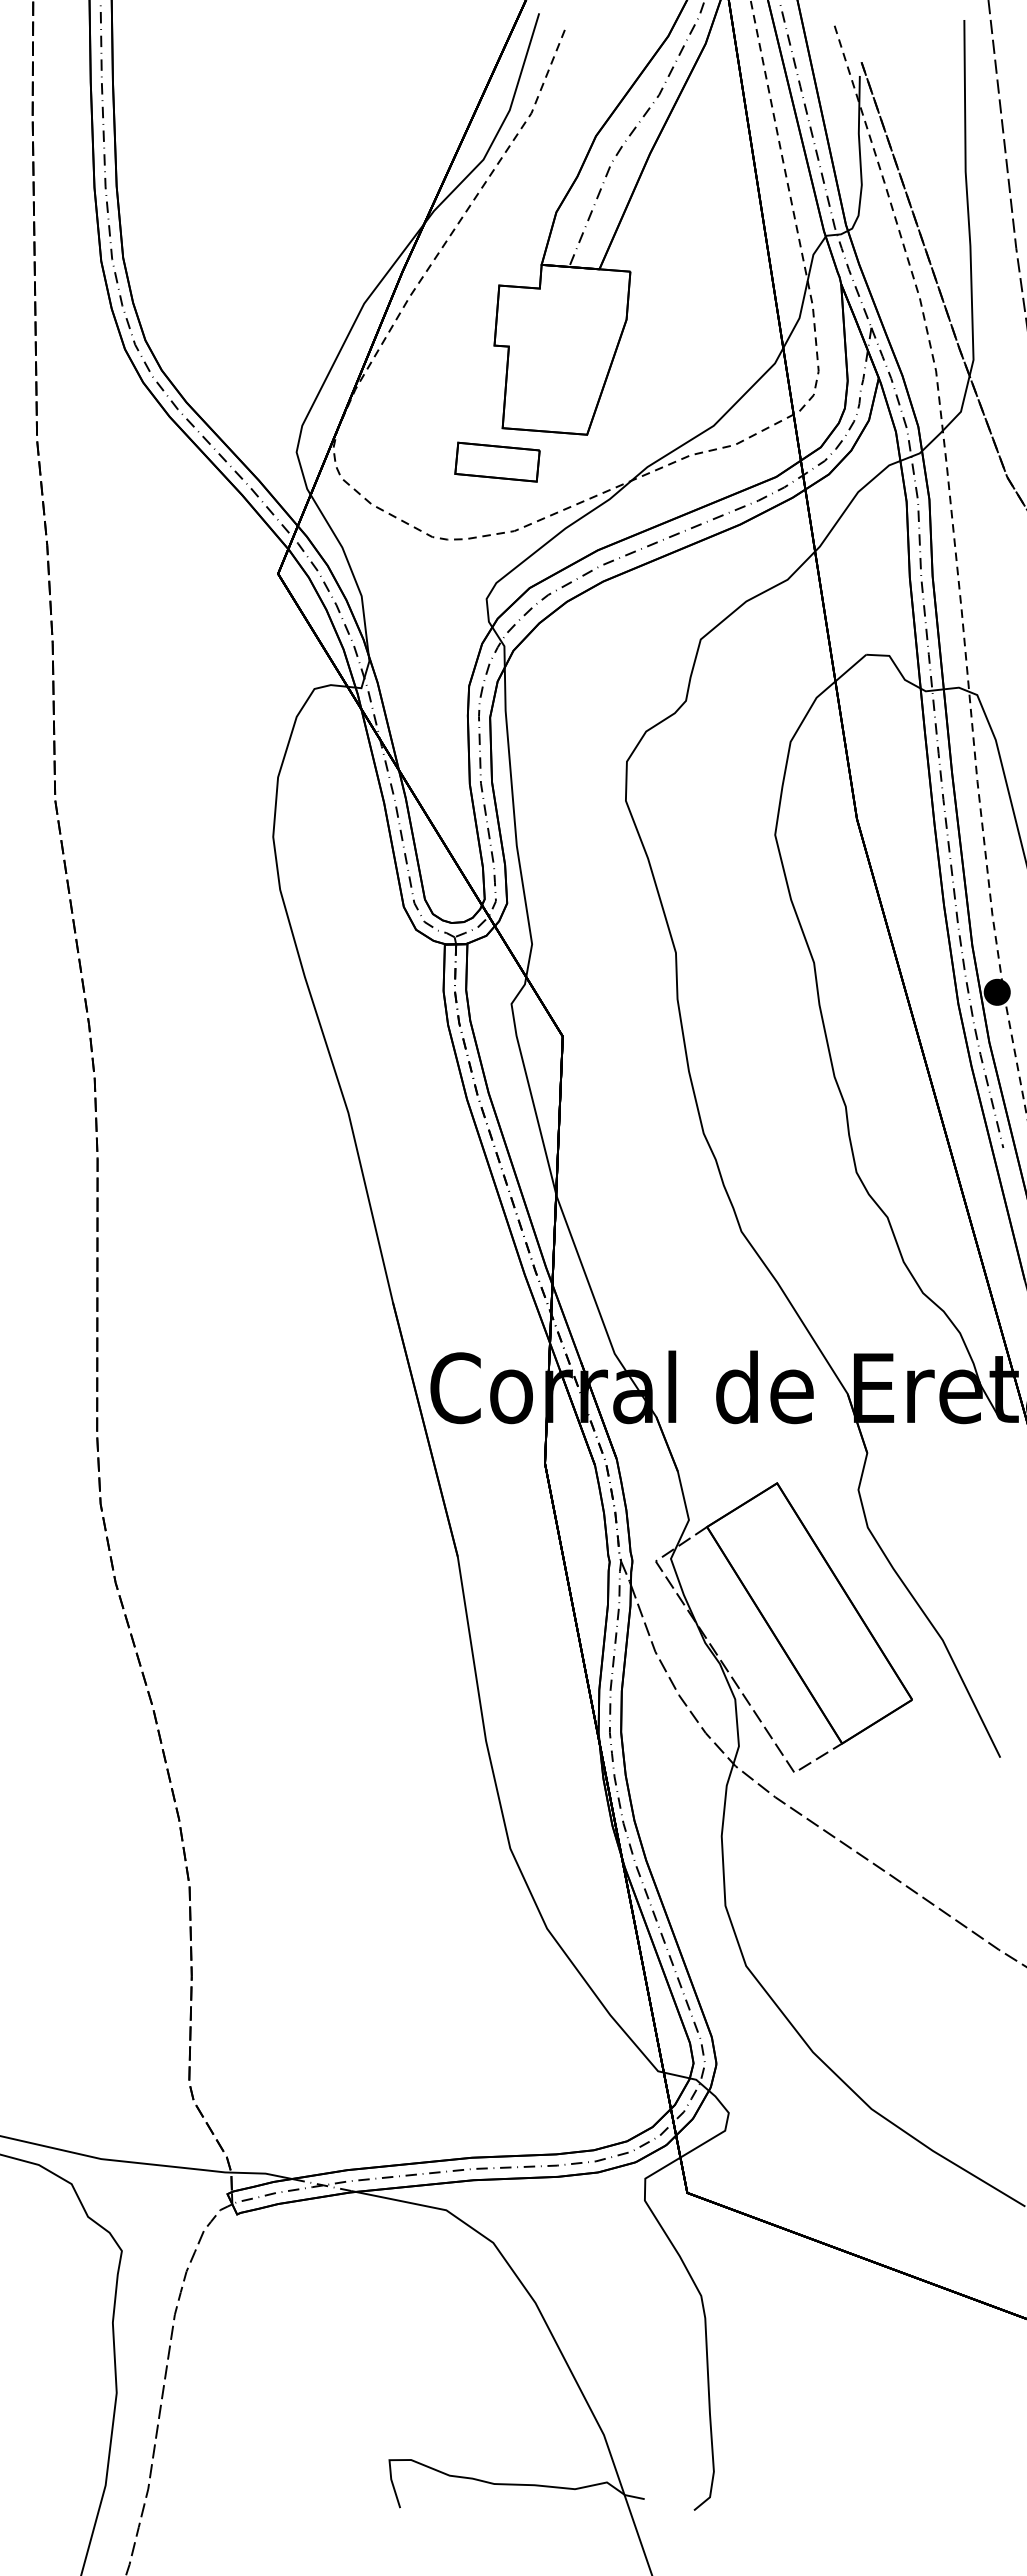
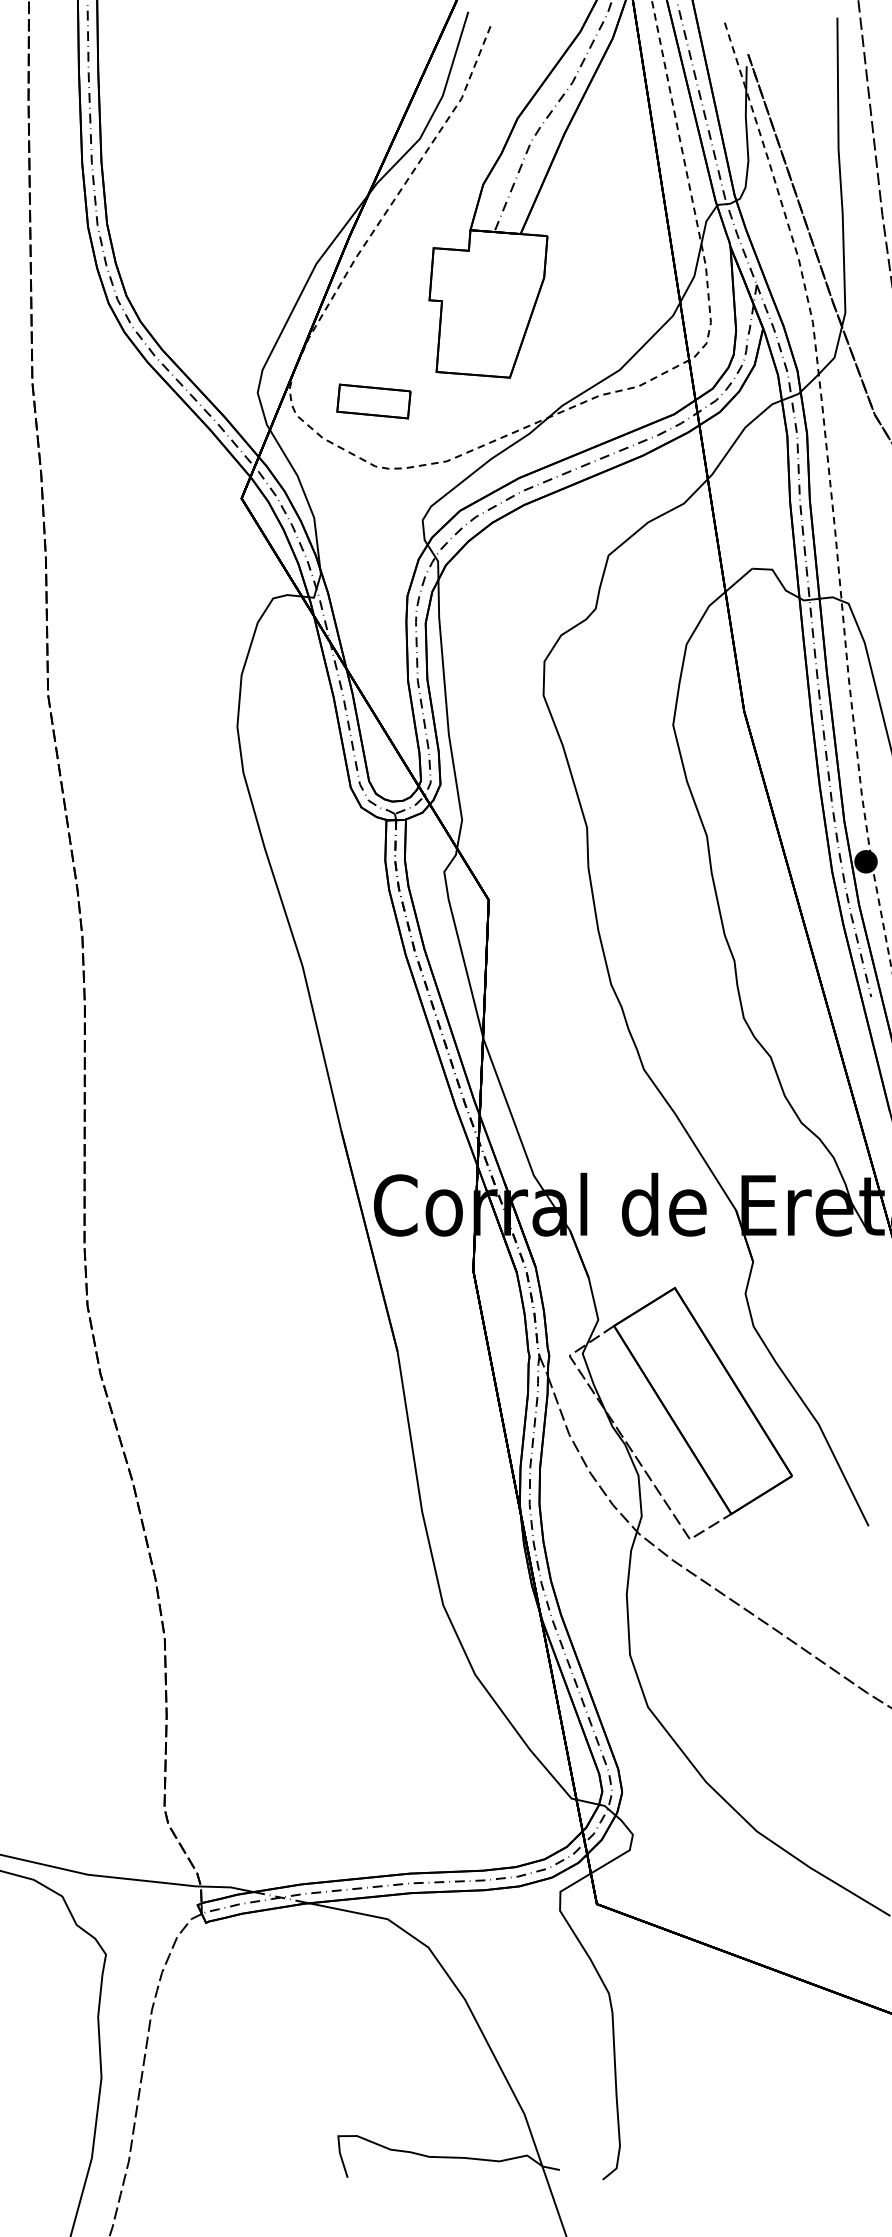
part: (497, 461) -> (373, 400), moved

